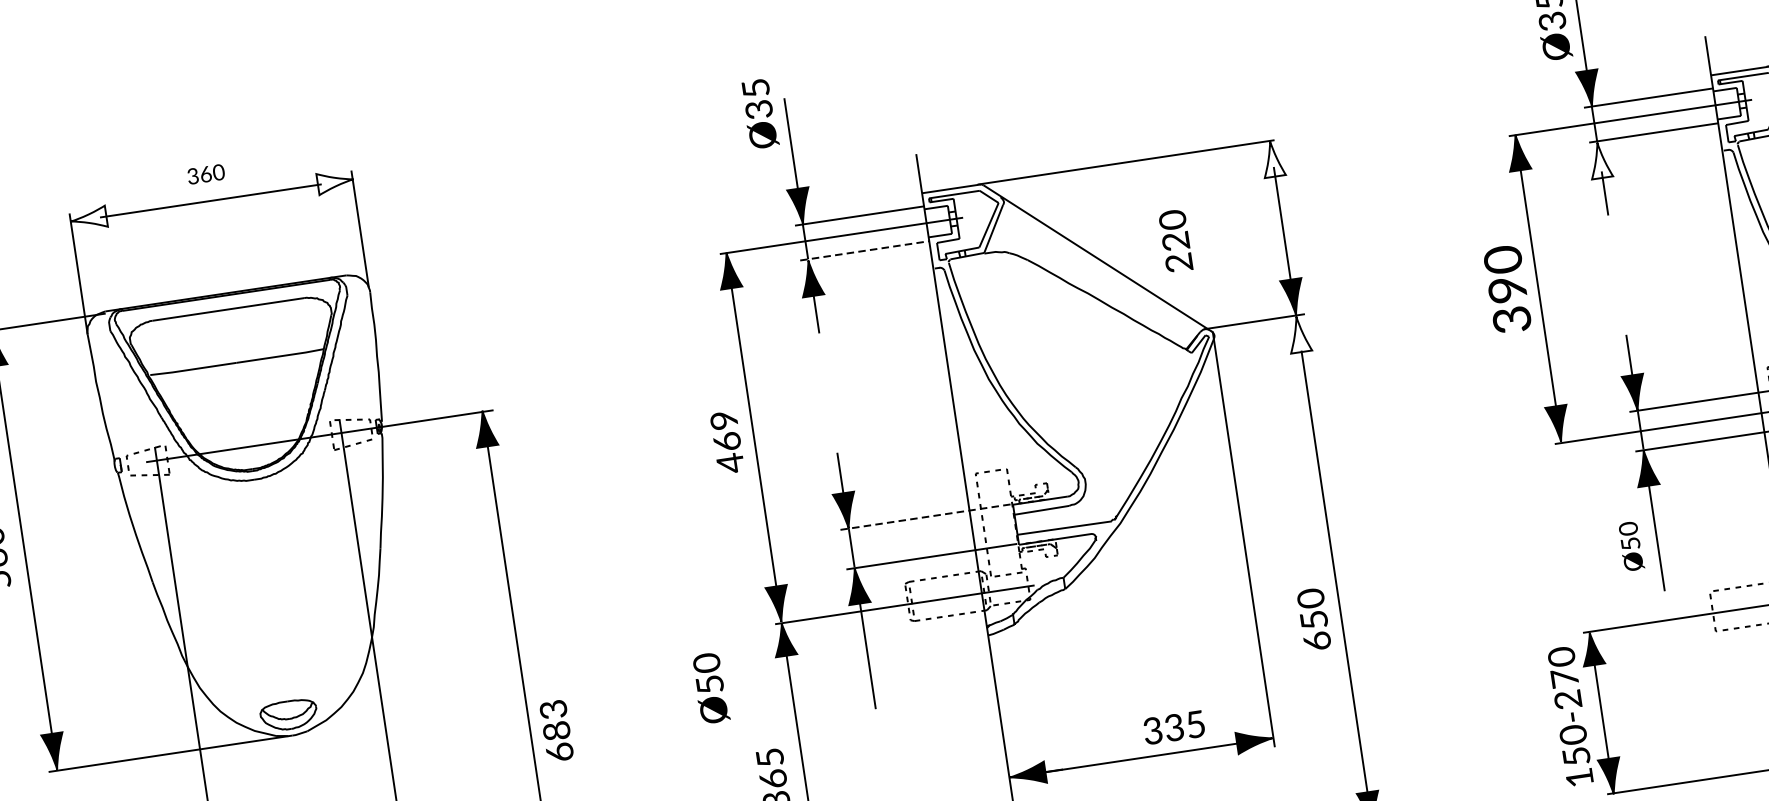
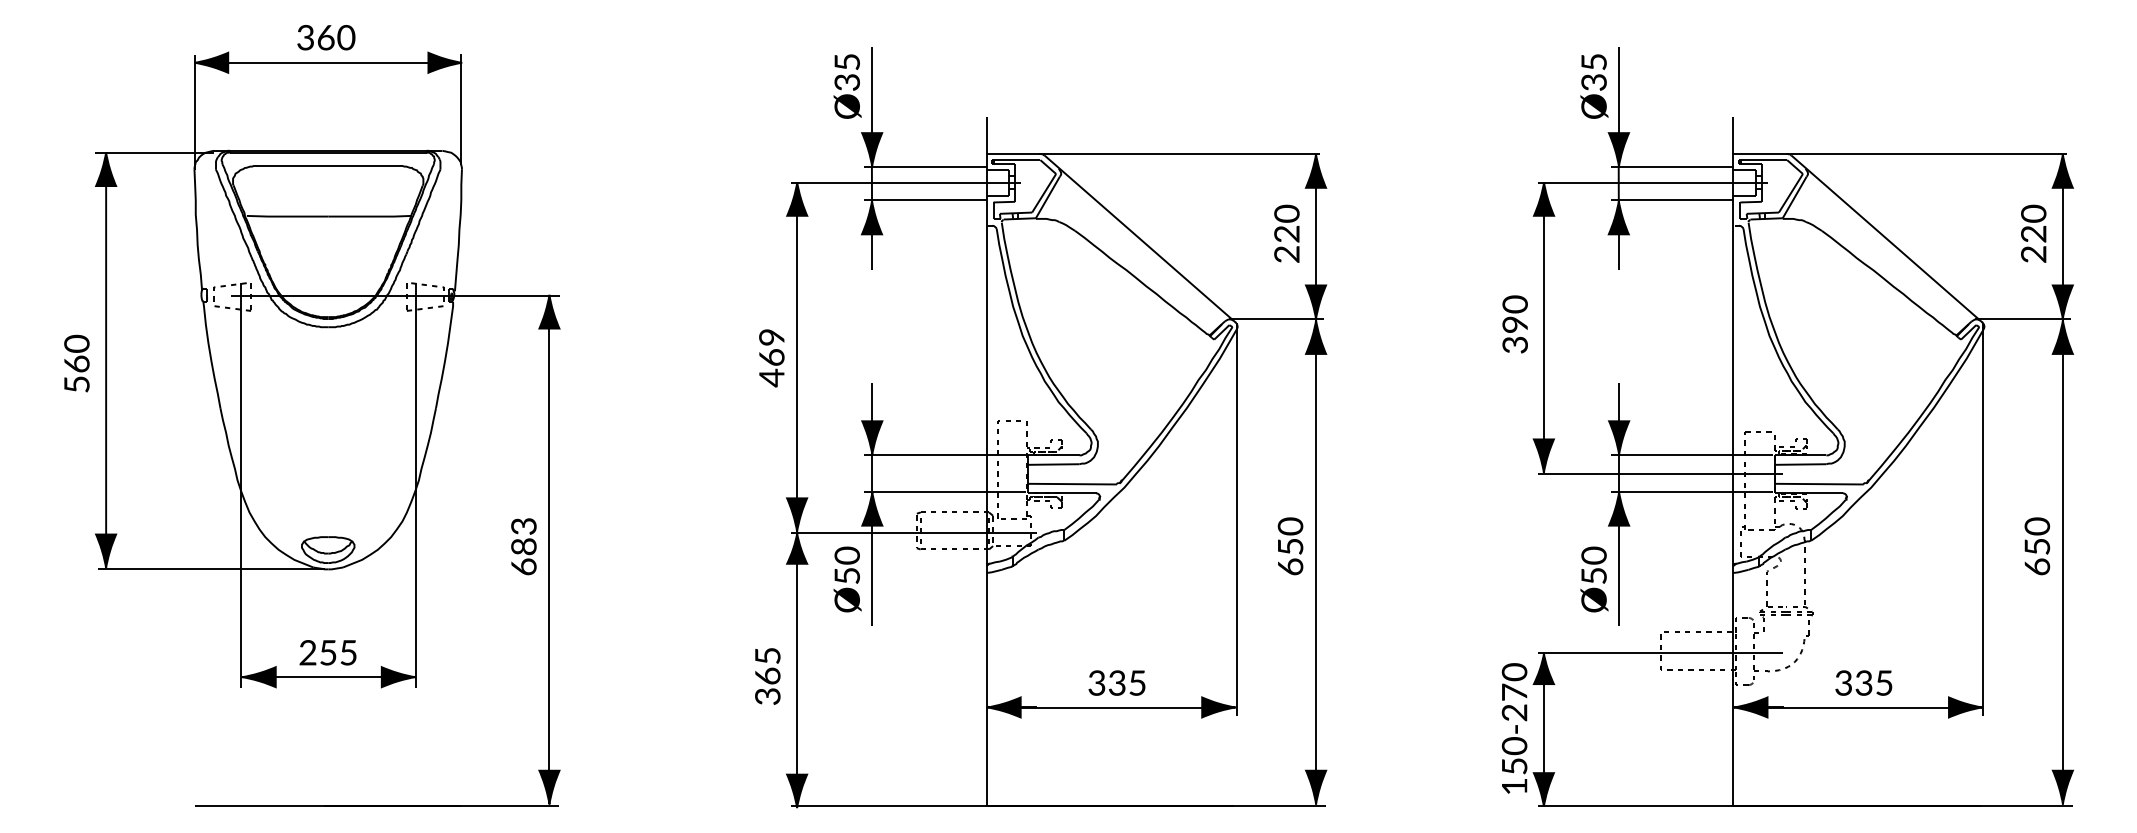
part: (759, 113) -> (847, 86), moved
fill: (1273, 158) -> (1316, 170), added
fill: (1599, 160) -> (1618, 217), added
part: (206, 173) -> (326, 37), size x1.67
fill: (335, 181) -> (445, 62), added
fill: (88, 218) -> (211, 62), added
part: (1175, 240) -> (1286, 233), moved
line: (865, 250) -> (926, 199), dashed -> solid
part: (1506, 289) -> (1514, 324), size x0.71
fill: (1299, 333) -> (1316, 336), added
line: (926, 516) -> (945, 454), dashed -> solid
part: (1631, 546) -> (1594, 579), size x1.43
part: (1314, 619) -> (1290, 546), moved
part: (710, 688) -> (847, 579), moved
part: (1173, 727) -> (1116, 682), moved
part: (556, 730) -> (523, 546), moved

